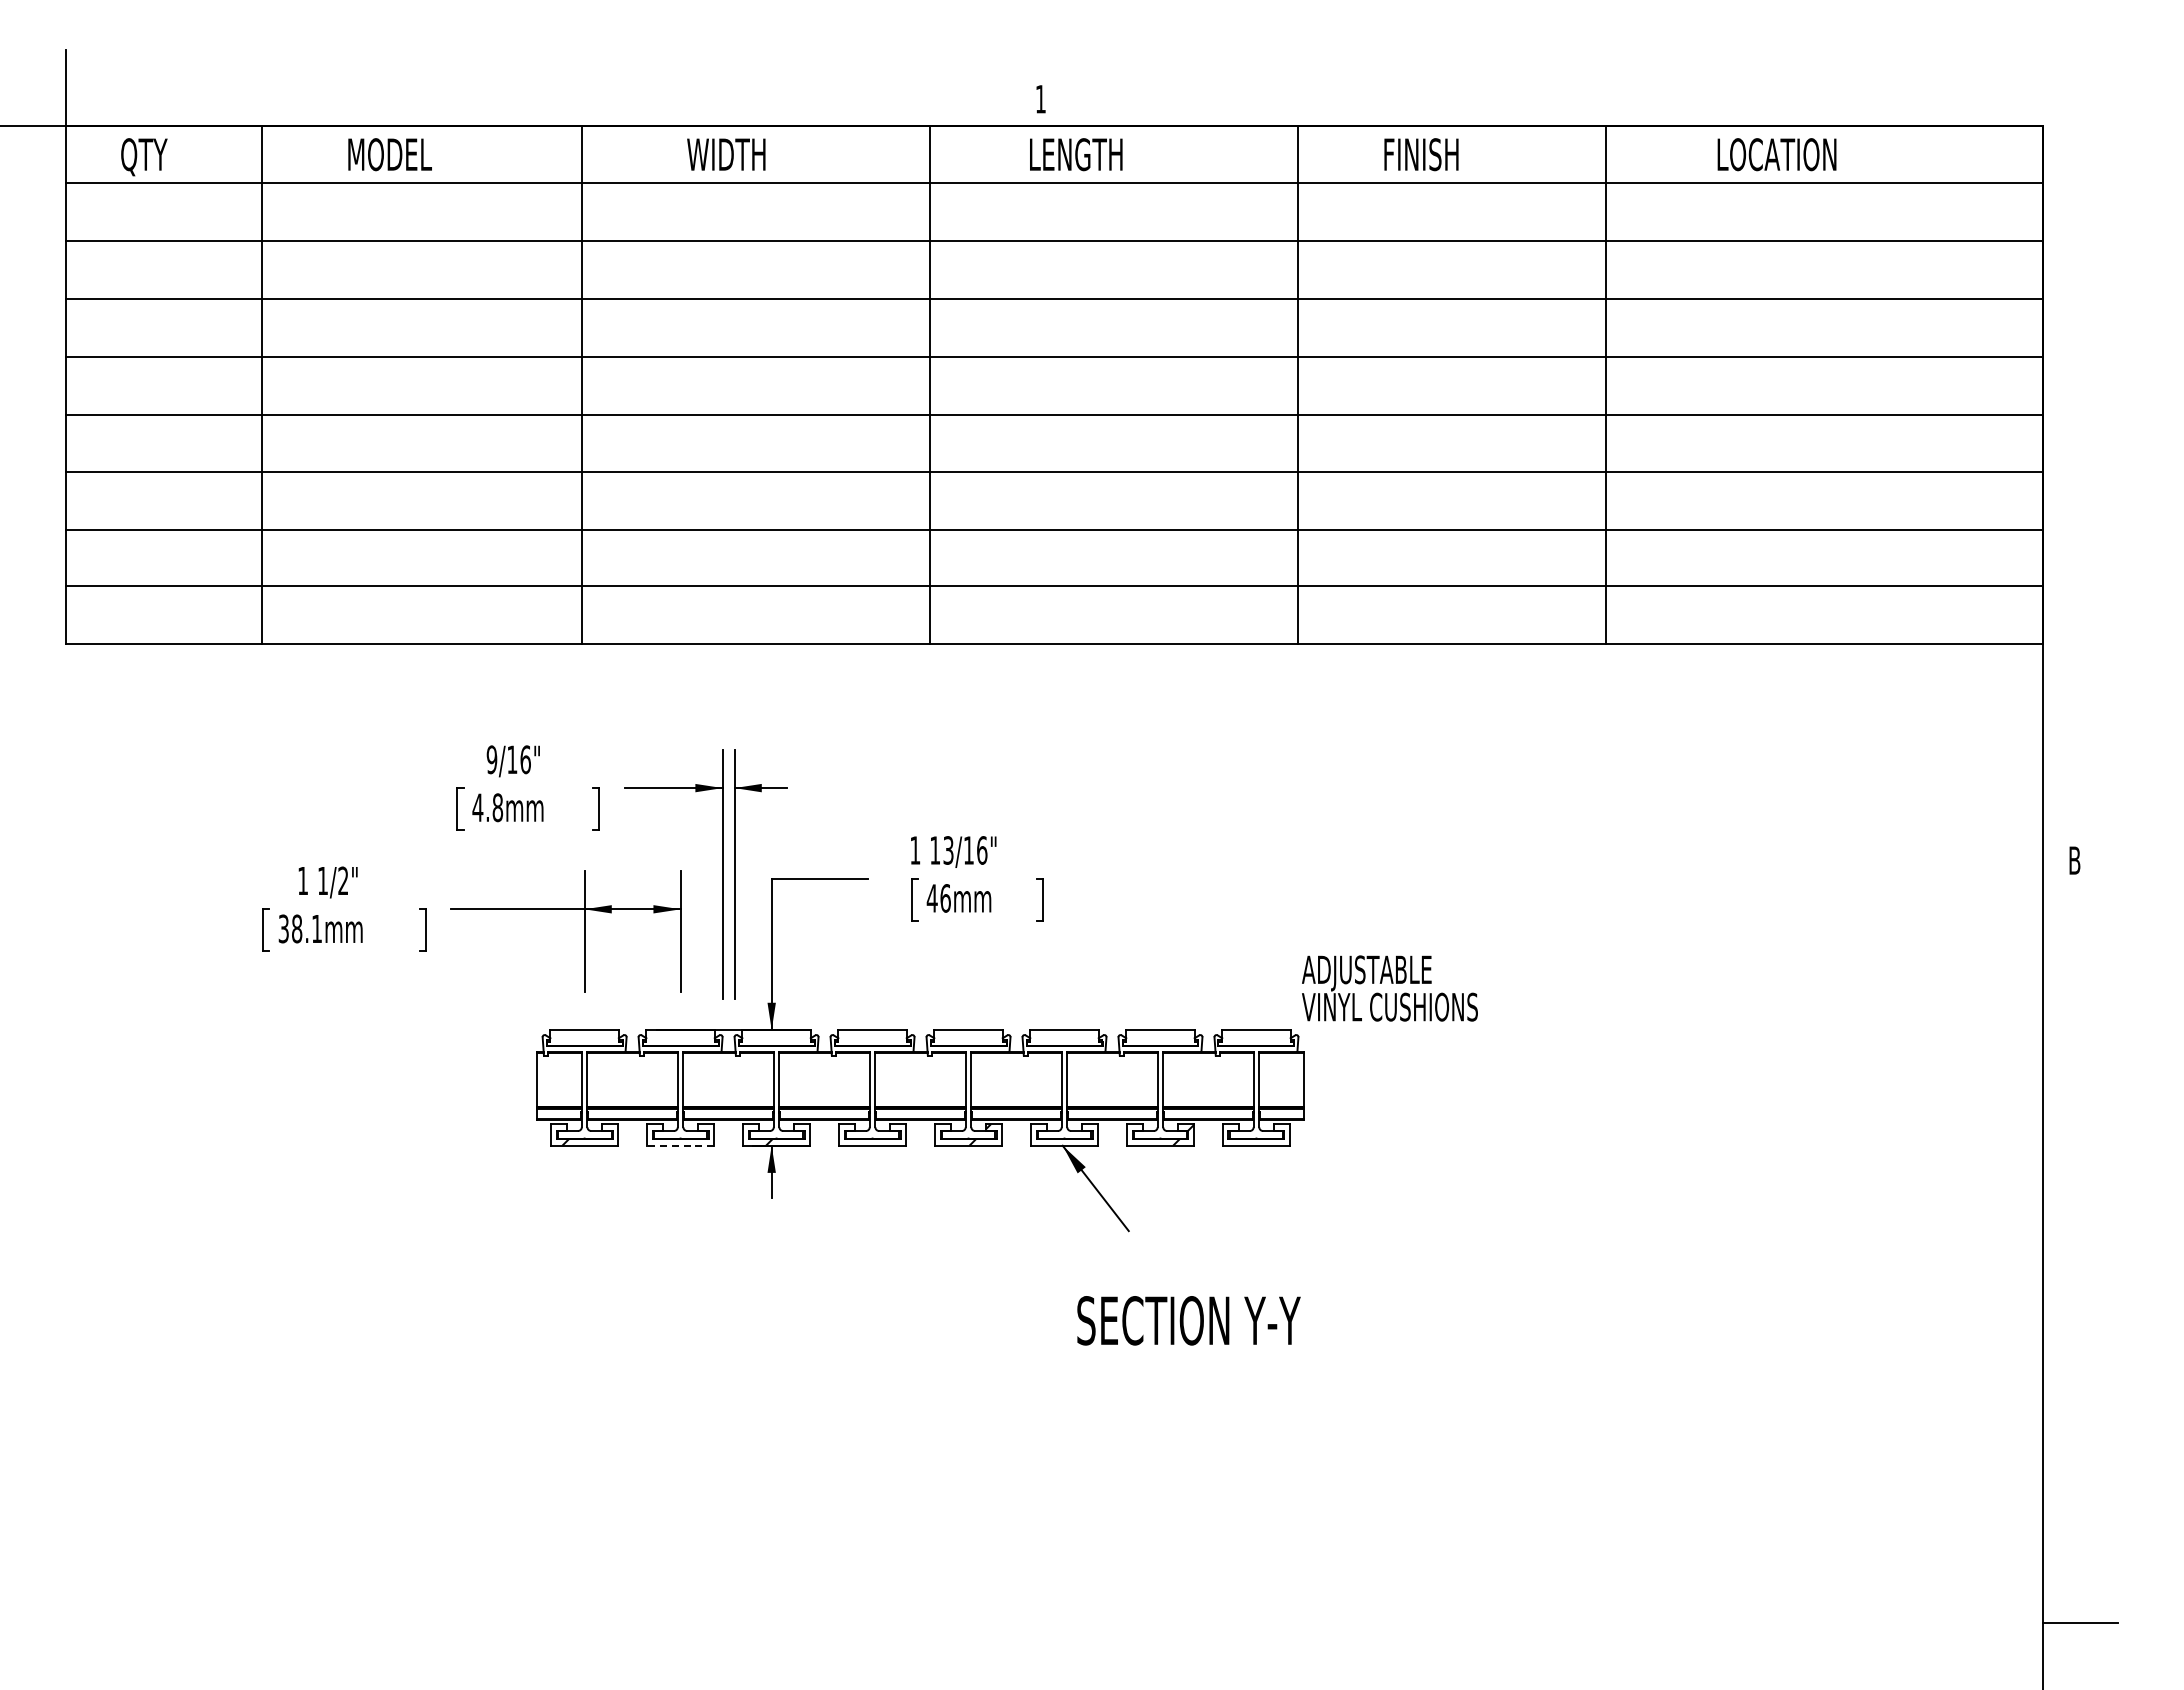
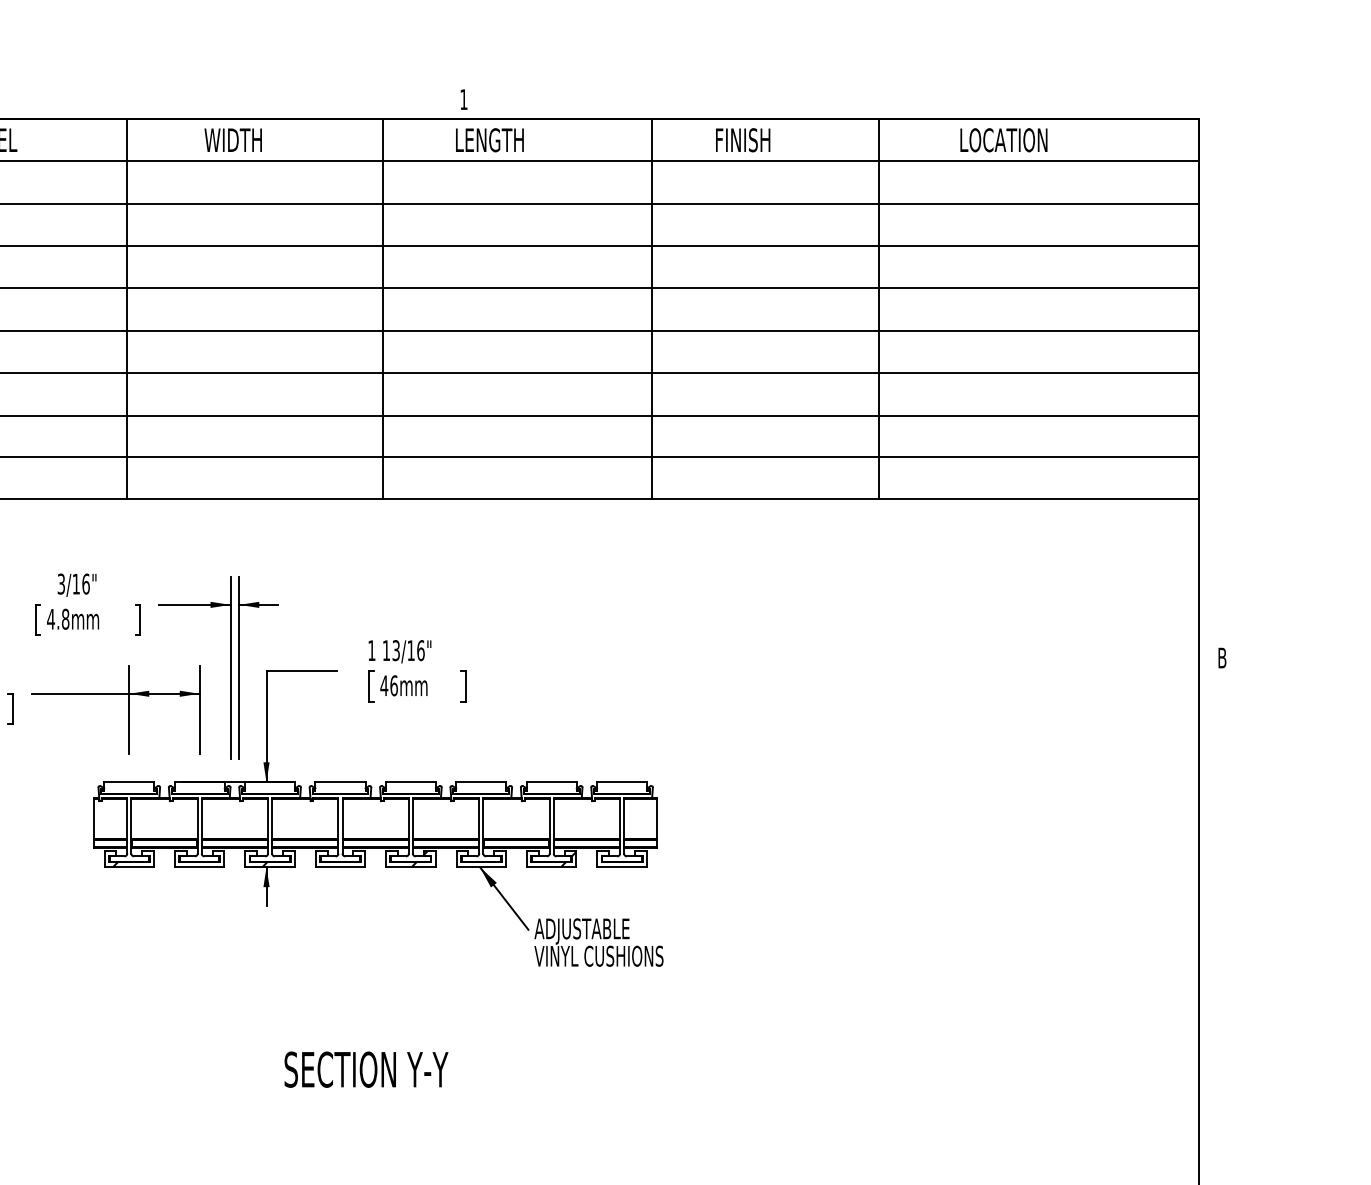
text: (491, 759) -> (60, 583), 9/16" -> 3/16"
text: (1389, 988) -> (598, 942), moved
line: (680, 1145) -> (199, 867), dashed -> solid
text: (1188, 1320) -> (366, 1069), moved

